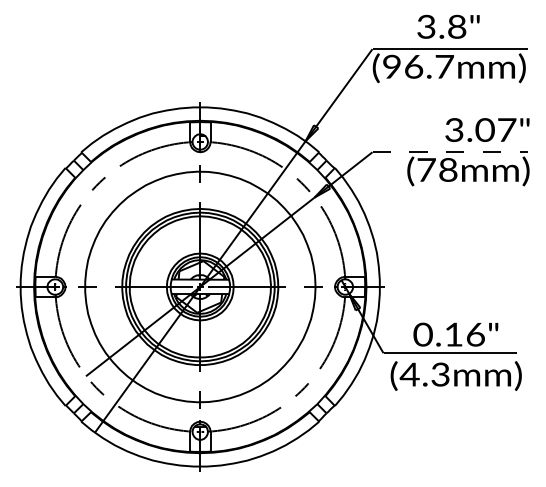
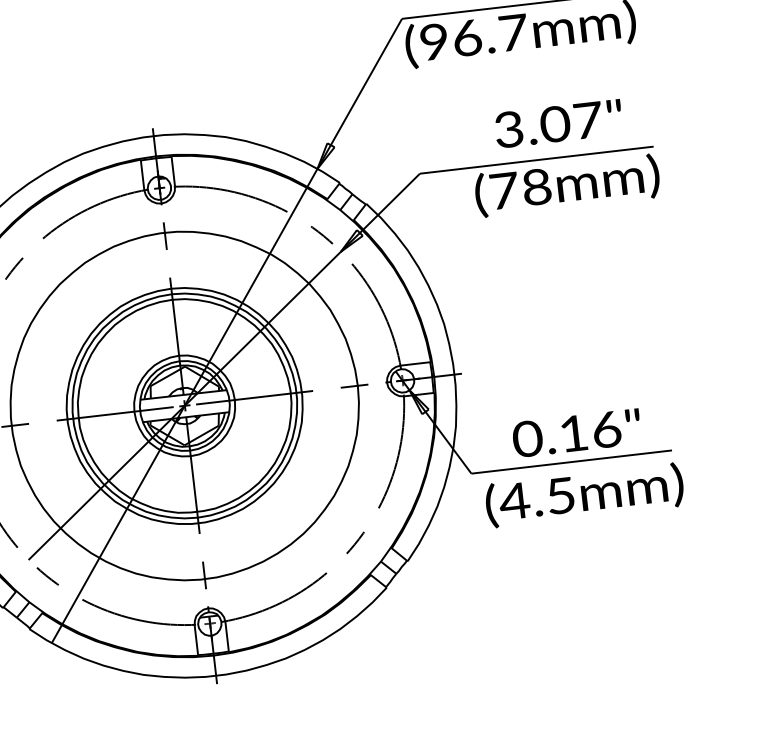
text: (487, 129) -> (558, 122), moved
line: (450, 152) -> (537, 160), dashed -> solid
text: (440, 374) -> (560, 495), (4.3mm) -> (4.5mm)

